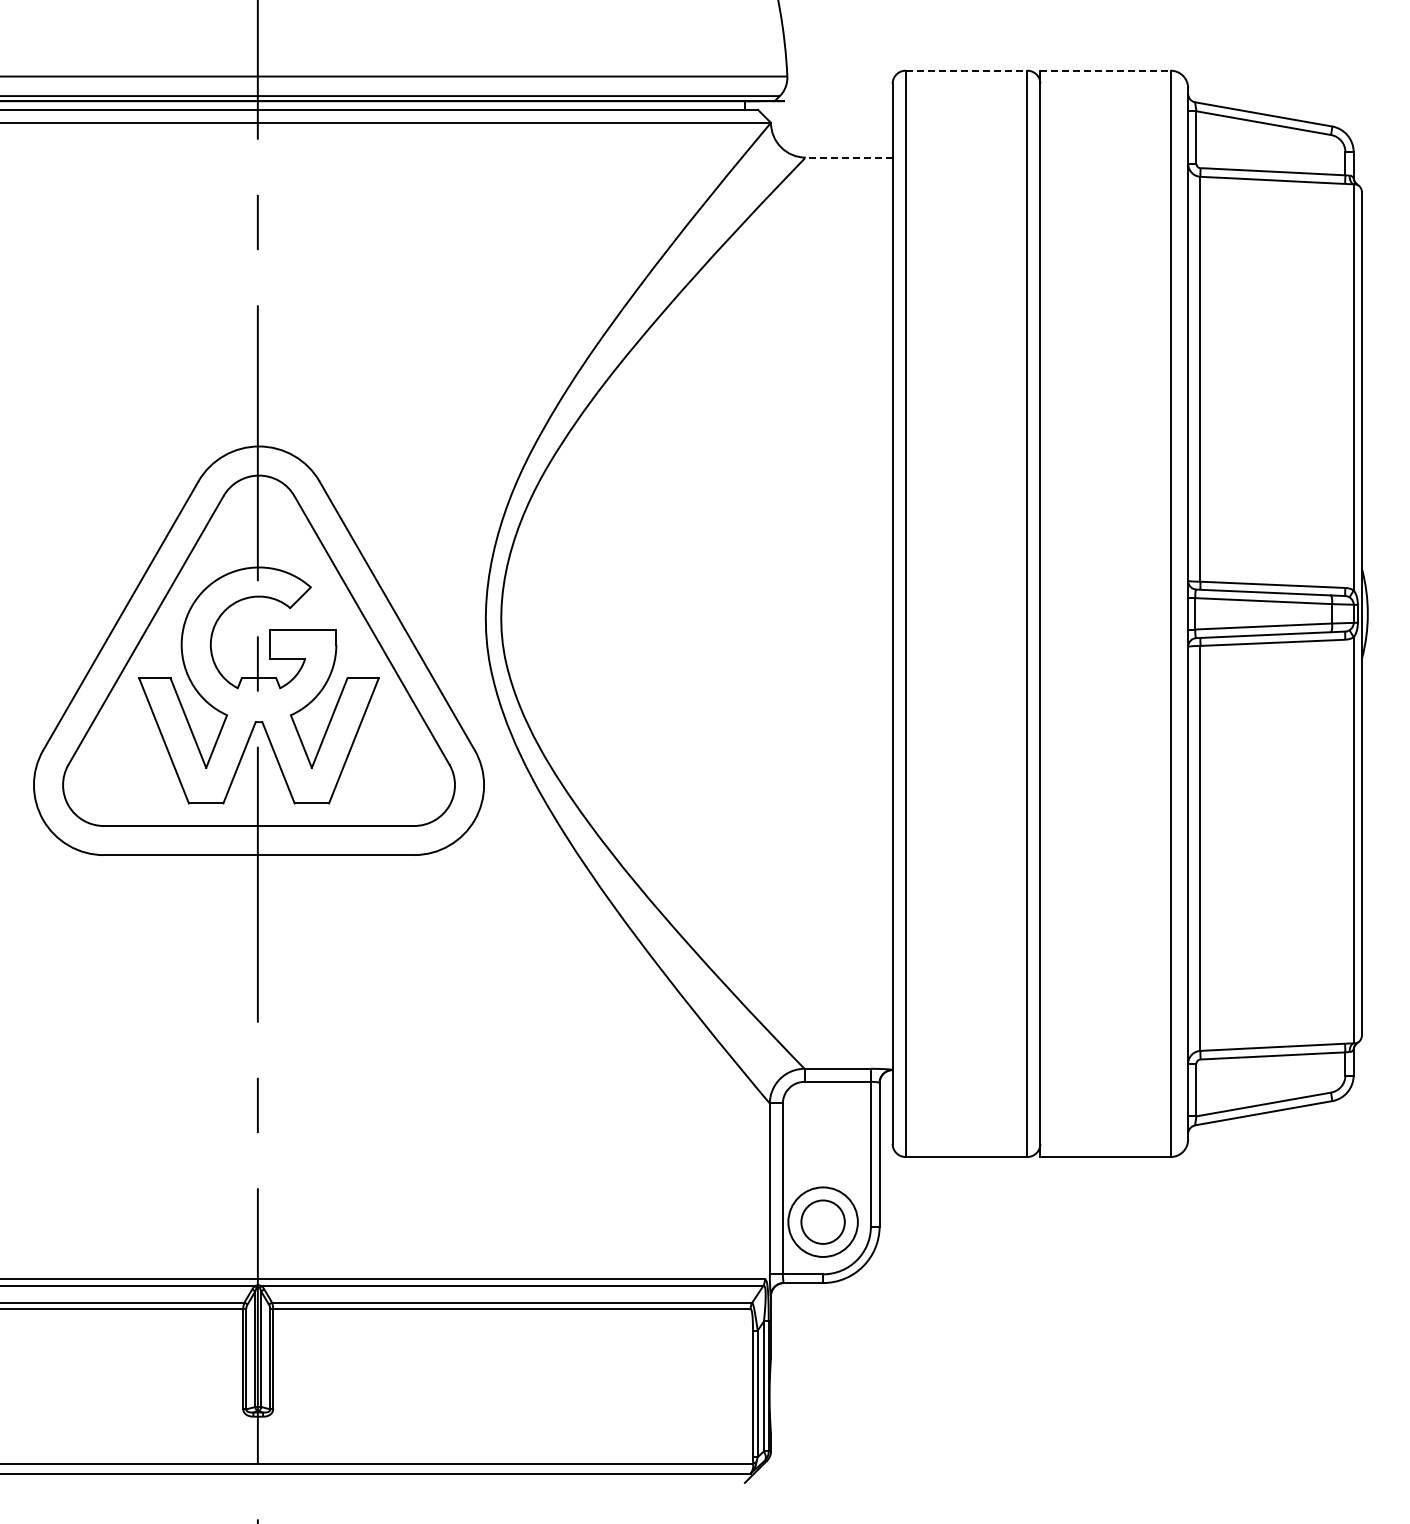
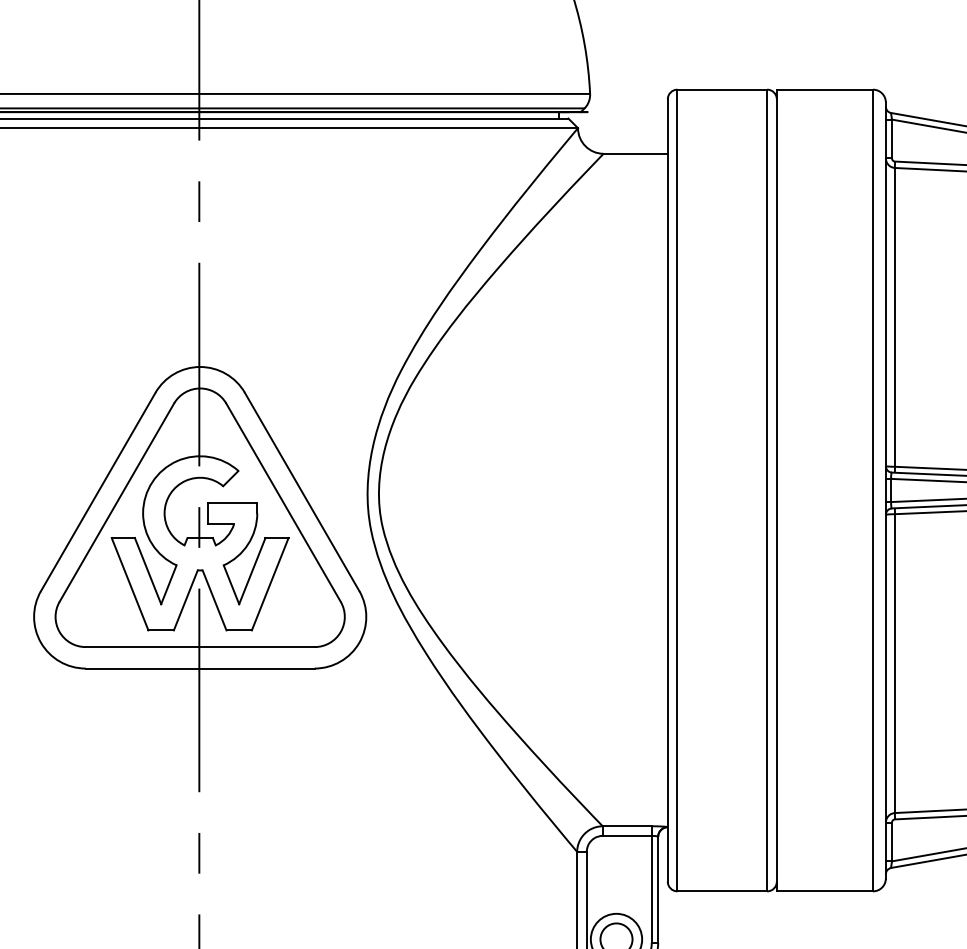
line: (966, 70) -> (722, 89), dashed -> solid
line: (1106, 70) -> (825, 89), dashed -> solid
line: (848, 157) -> (635, 153), dashed -> solid

